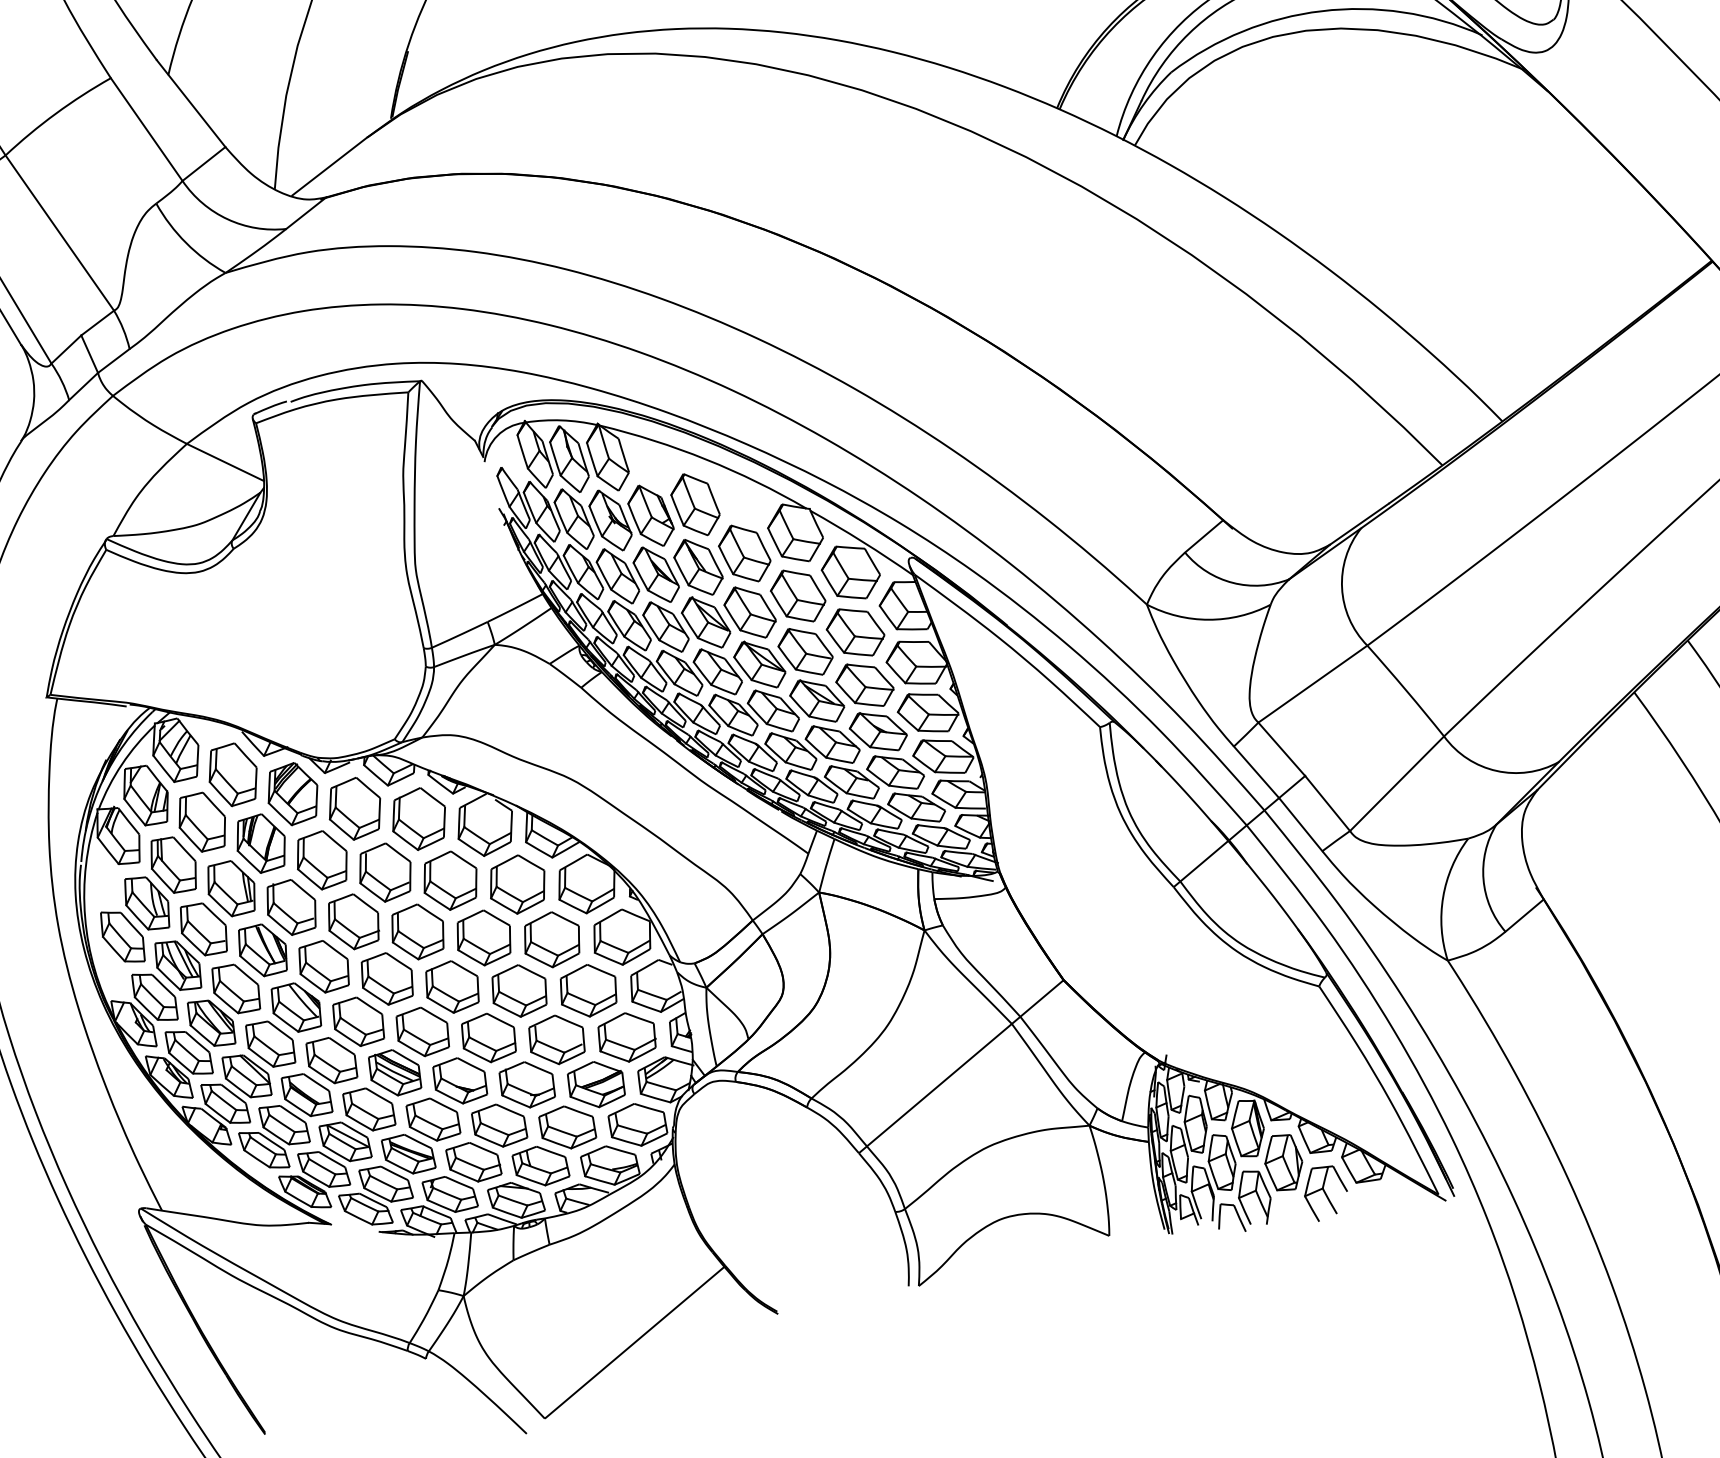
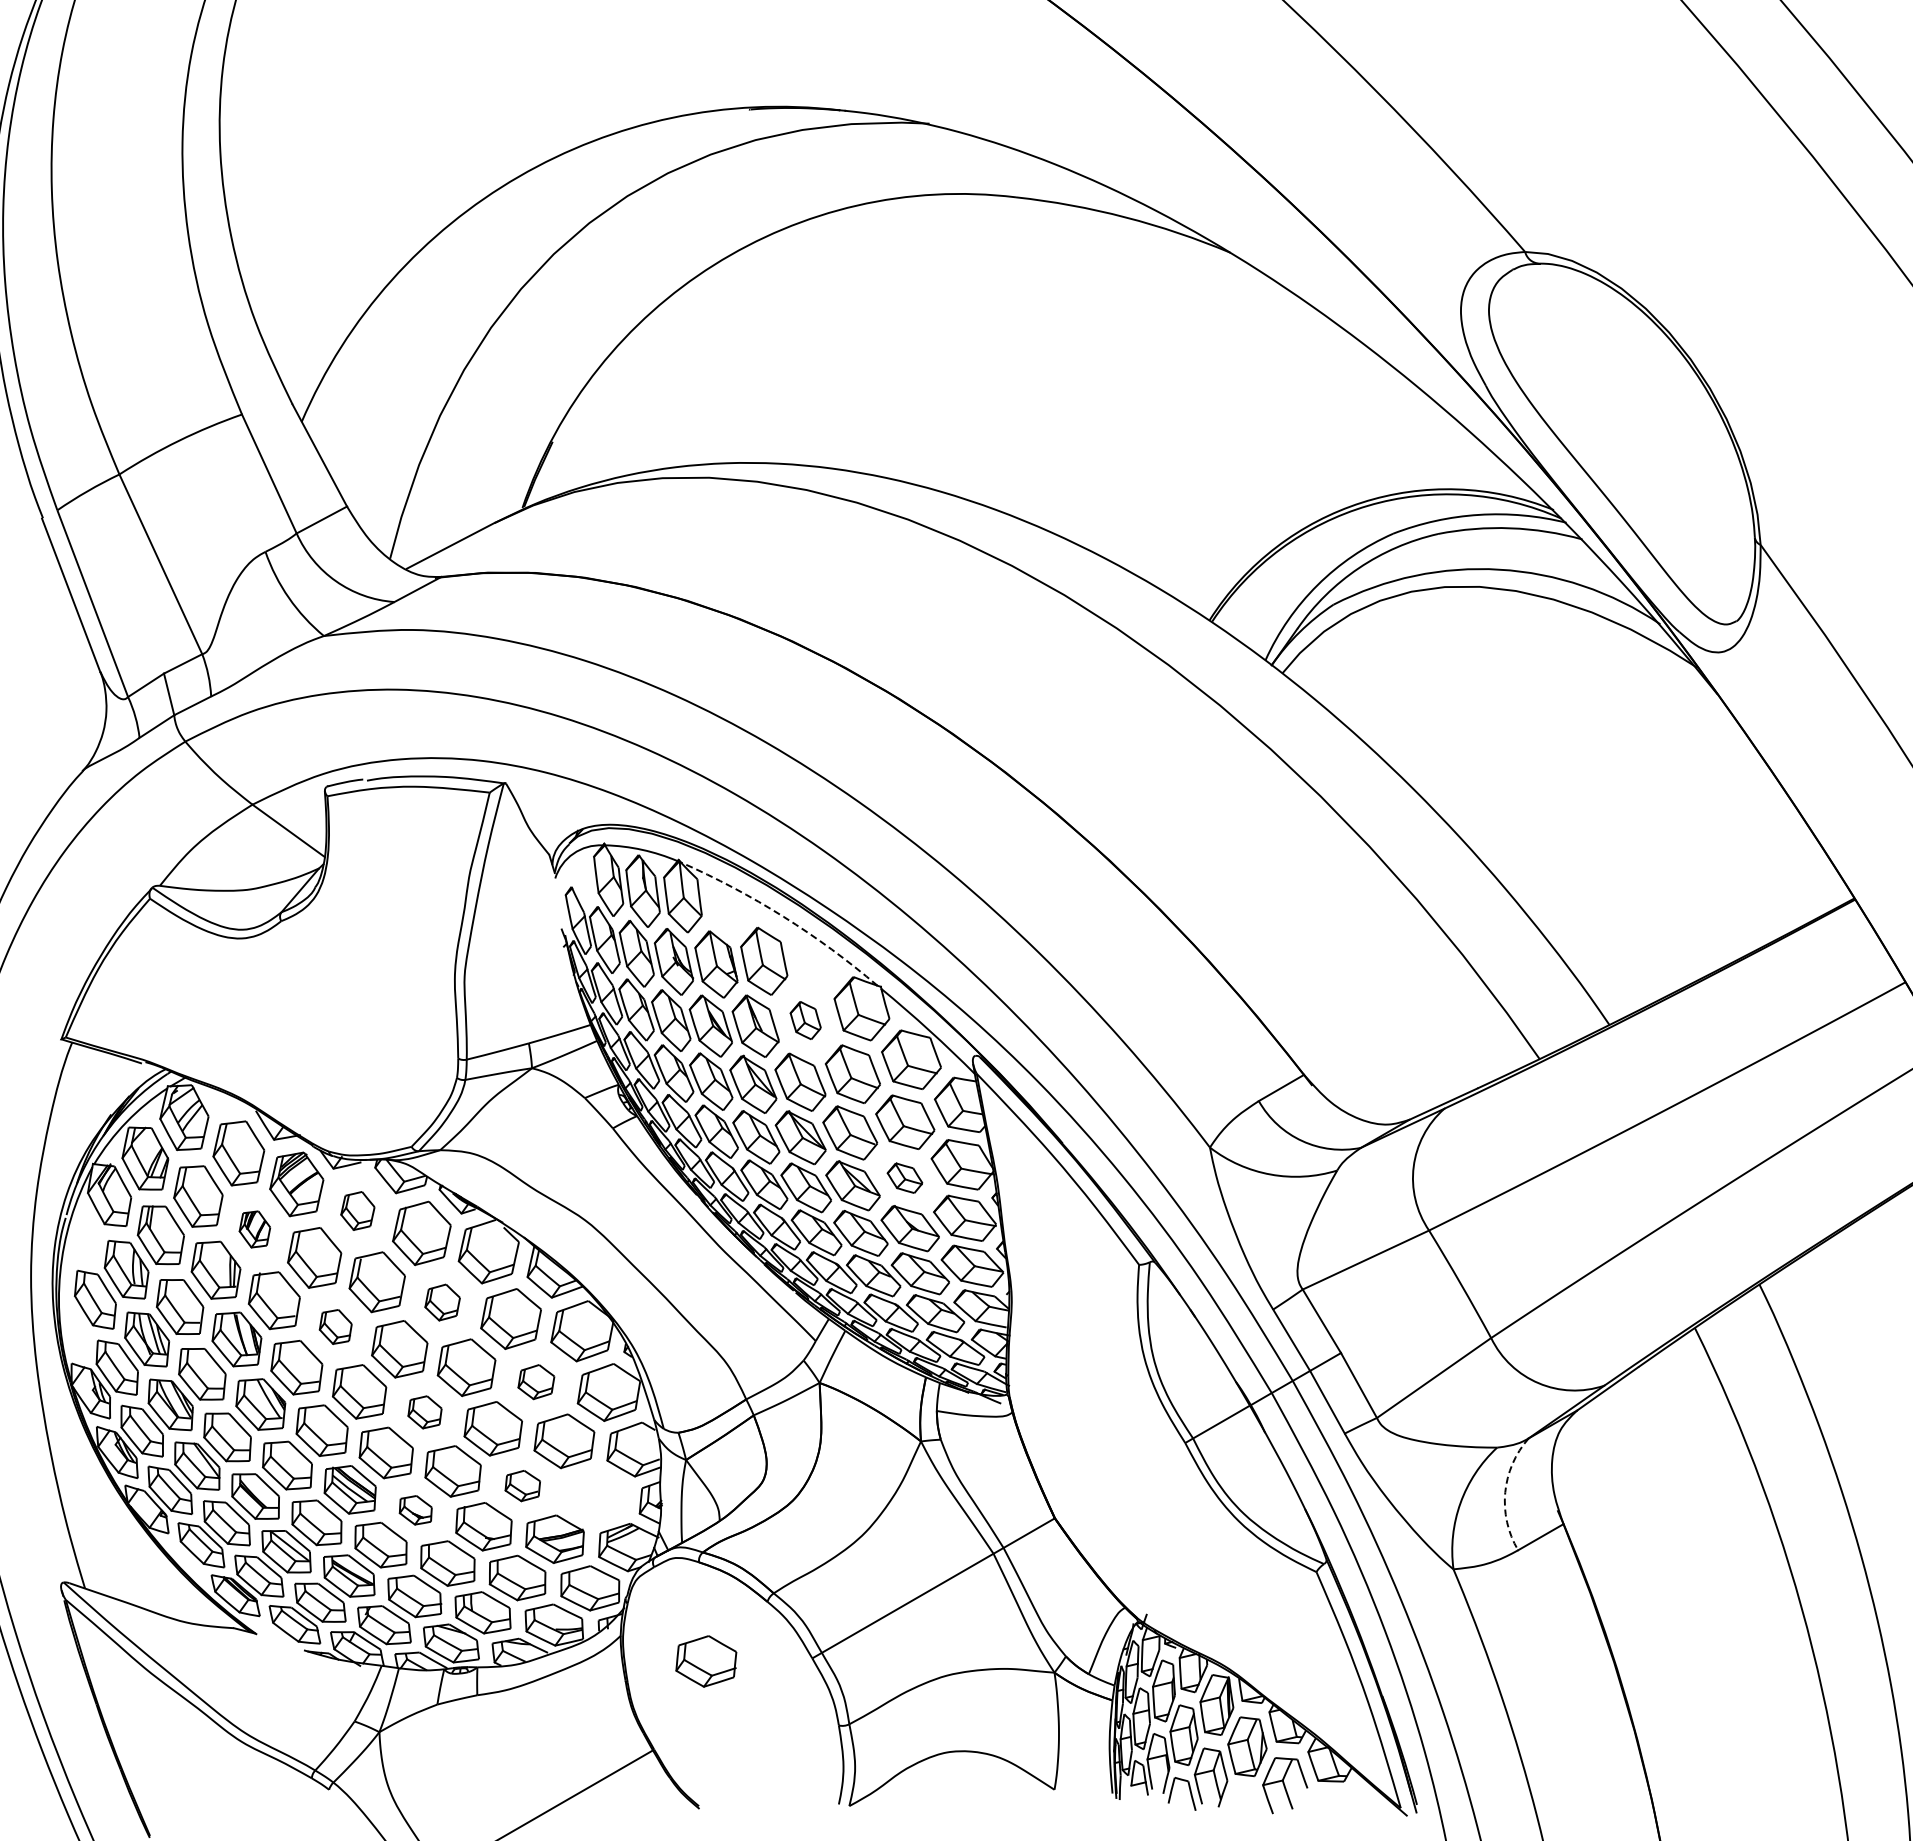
arc: (706, 459) -> (783, 916), solid -> dashed
part: (744, 553) -> (805, 1020), size x0.6
part: (864, 684) -> (904, 1177), size x0.6
part: (354, 808) -> (357, 1210), size x0.6
part: (260, 843) -> (254, 1229), size x0.6
arc: (1483, 879) -> (1505, 1492), solid -> dashed
part: (450, 880) -> (442, 1302), size x0.6
part: (353, 921) -> (335, 1326), size x0.6
part: (552, 939) -> (536, 1381), size x0.6
part: (451, 987) -> (424, 1412), size x0.6
part: (627, 1037) -> (706, 1661), moved
part: (556, 1039) -> (522, 1485), size x0.6
part: (460, 1081) -> (415, 1510), size x0.6

